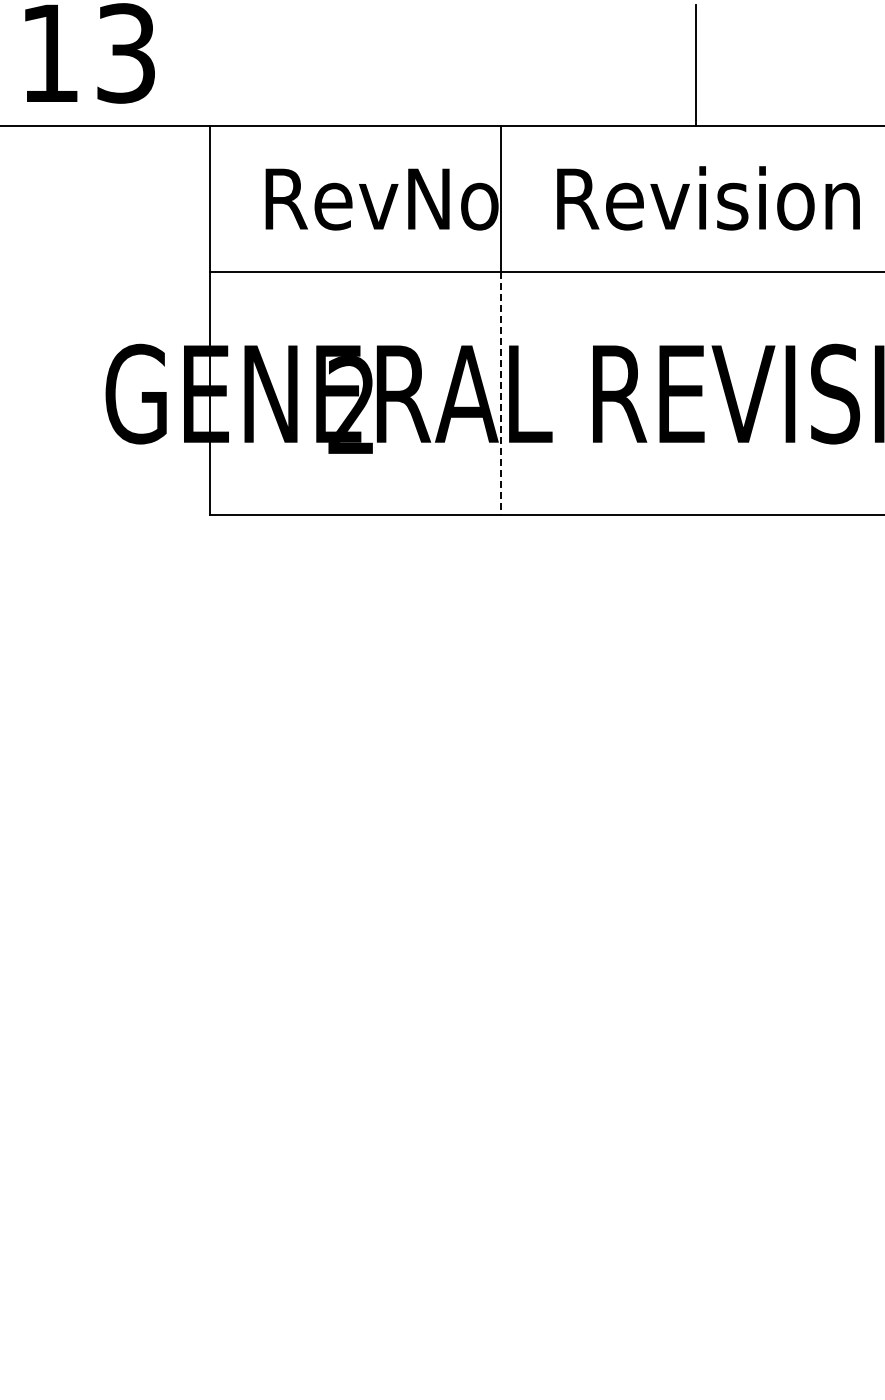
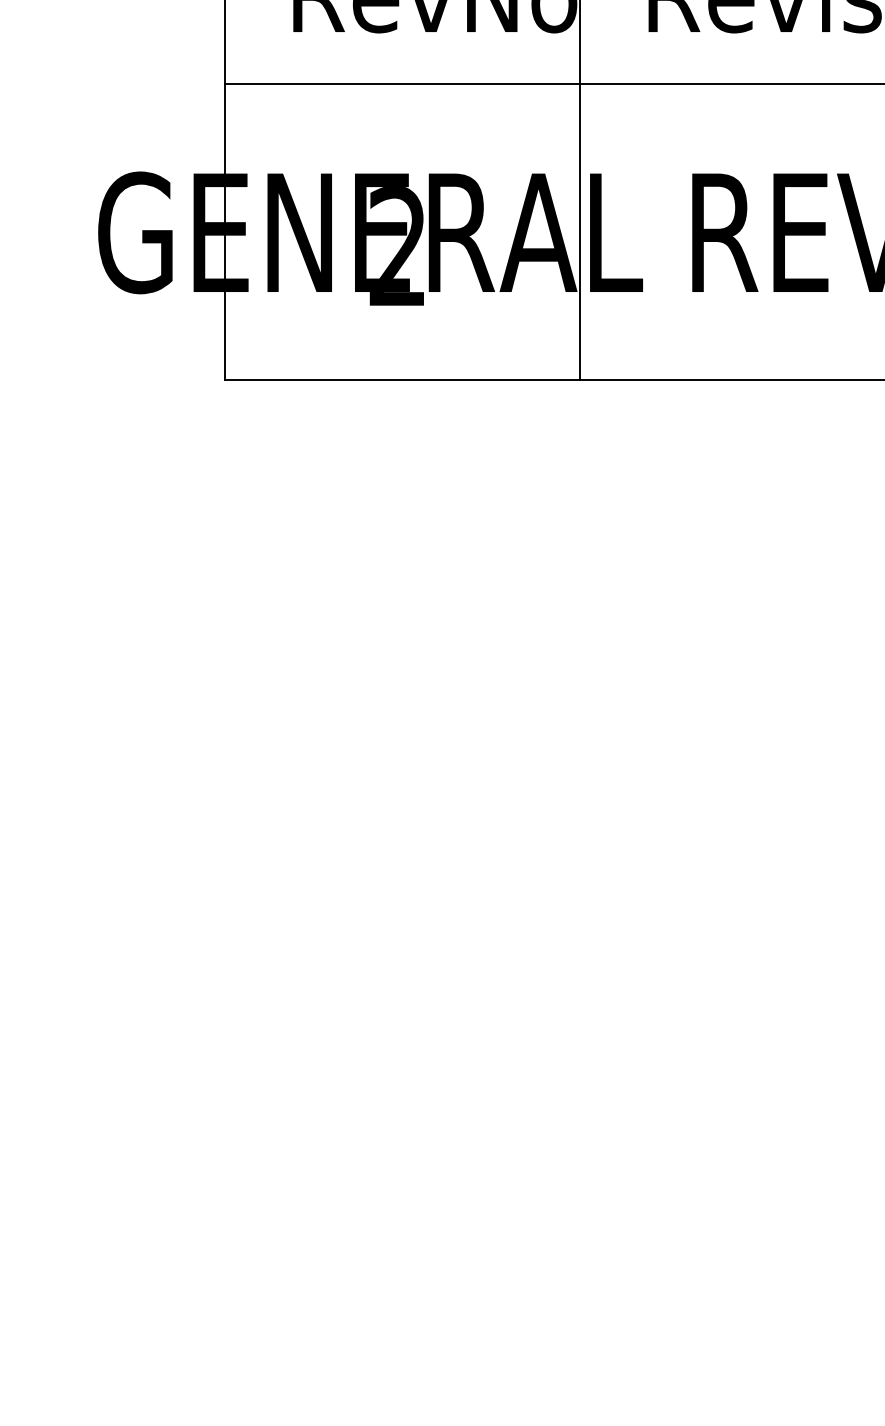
line: (501, 393) -> (580, 232), dashed -> solid

